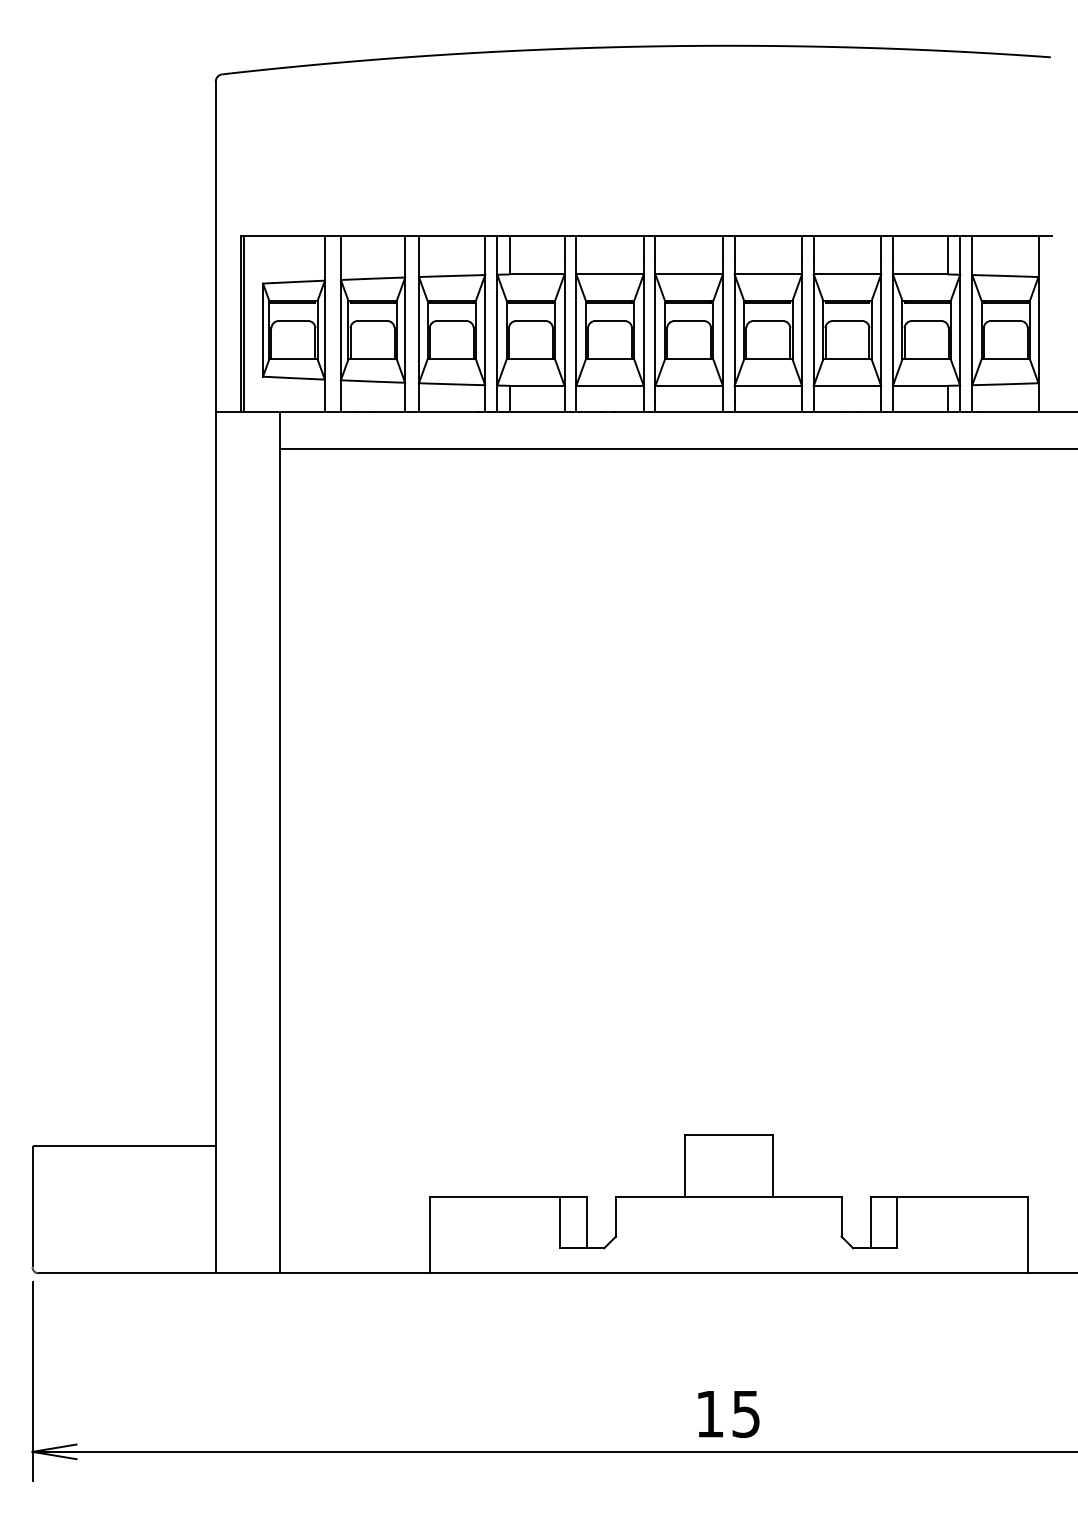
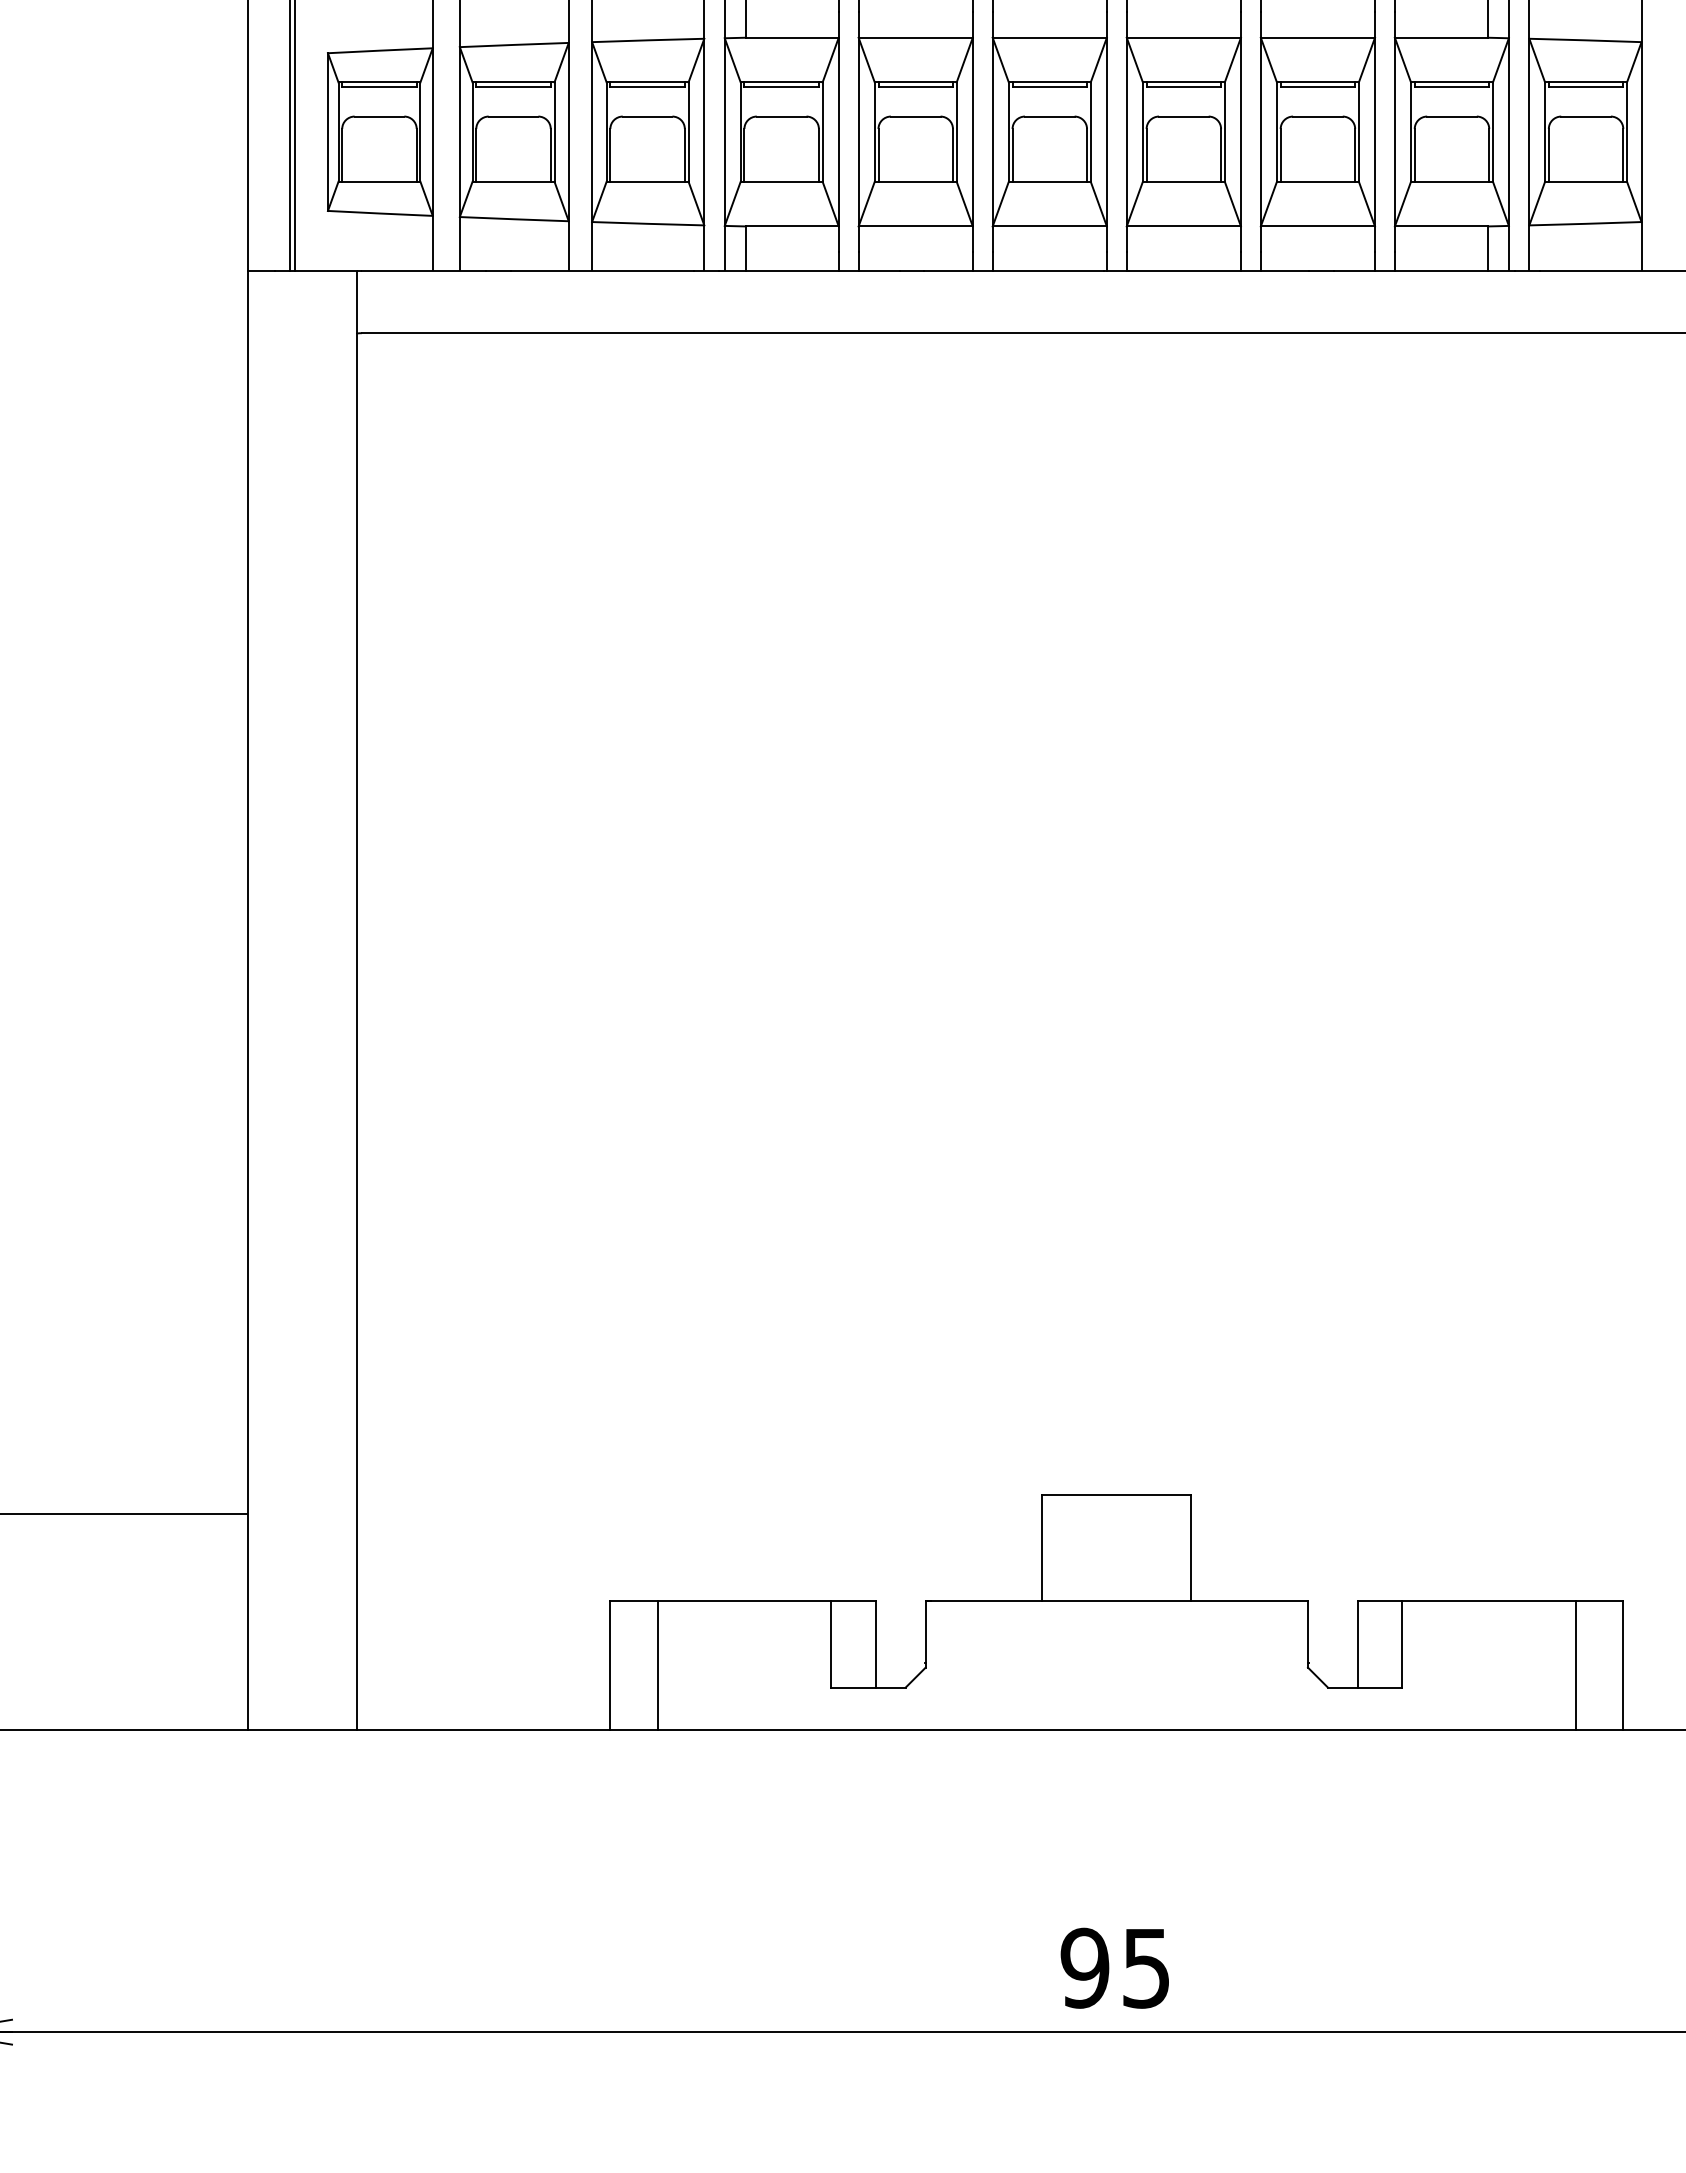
line: (457, 1235) -> (657, 1665), added
line: (999, 1235) -> (1575, 1665), added
text: (709, 1413) -> (1084, 1967), 15 -> 95

